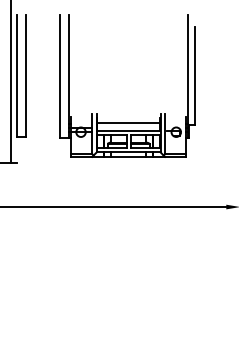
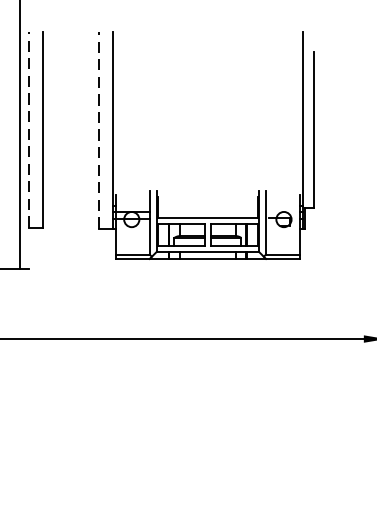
line: (16, 75) -> (28, 128), solid -> dashed
line: (60, 76) -> (98, 130), solid -> dashed
line: (128, 123) -> (207, 205), removed

